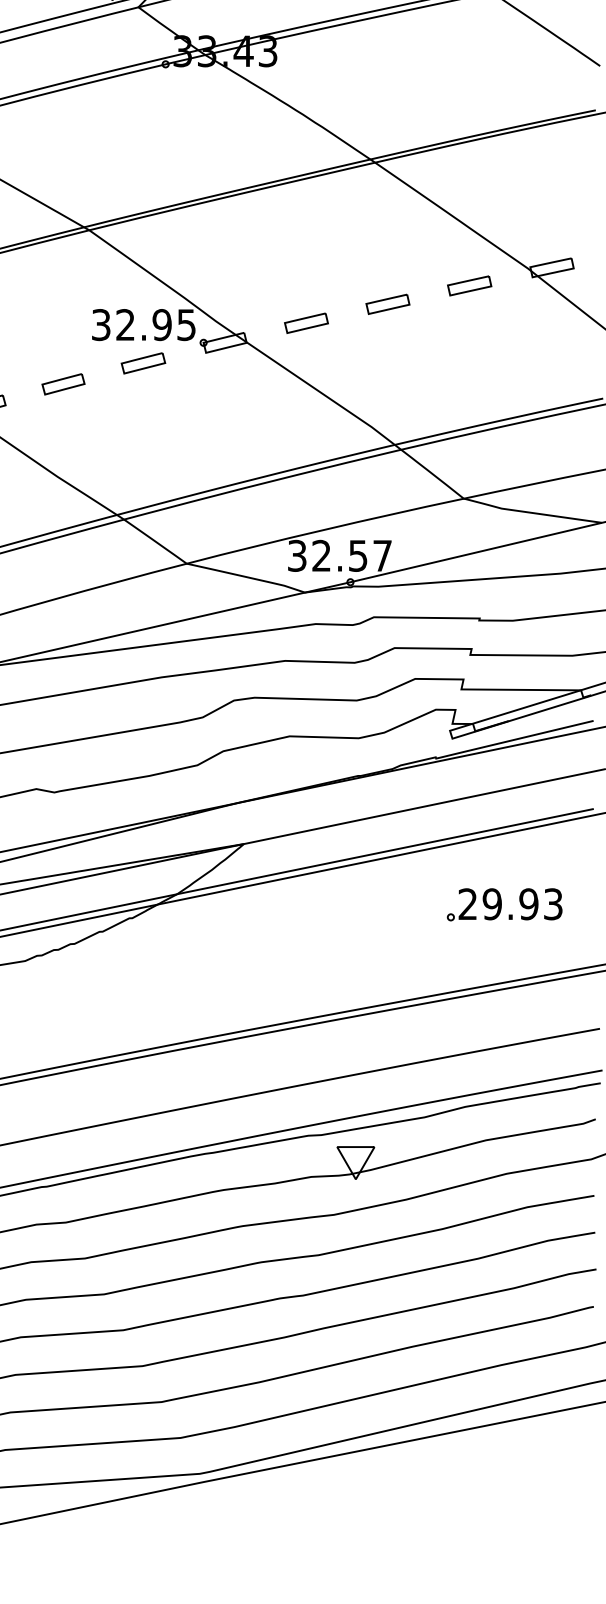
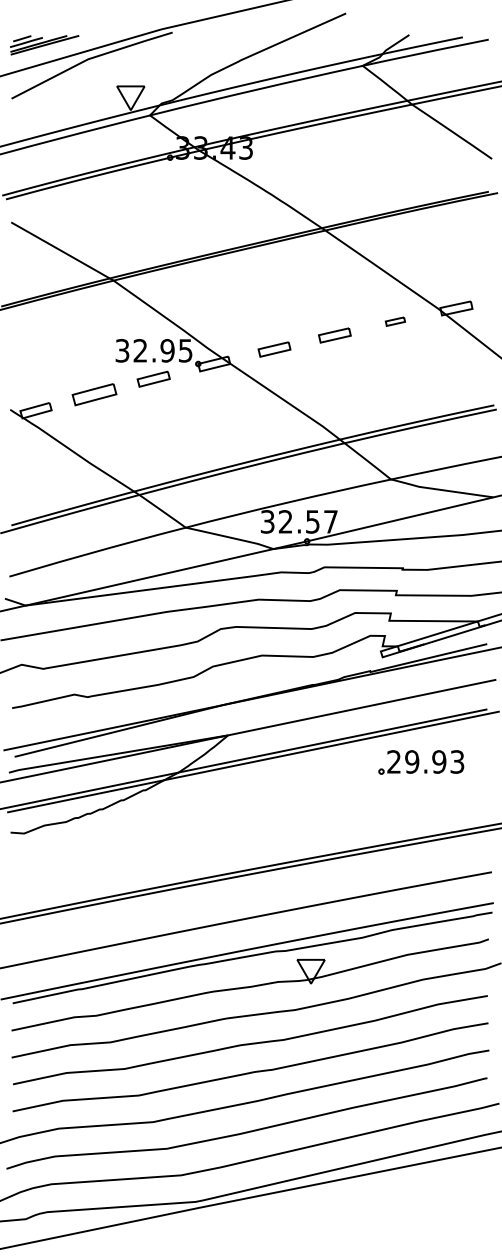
part: (469, 285) -> (395, 321), size x0.6
part: (63, 383) -> (94, 394), size x1.4
part: (504, 904) -> (421, 762), moved

